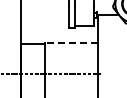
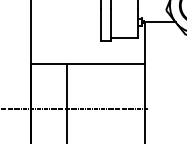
line: (71, 43) -> (105, 63), dashed -> solid

